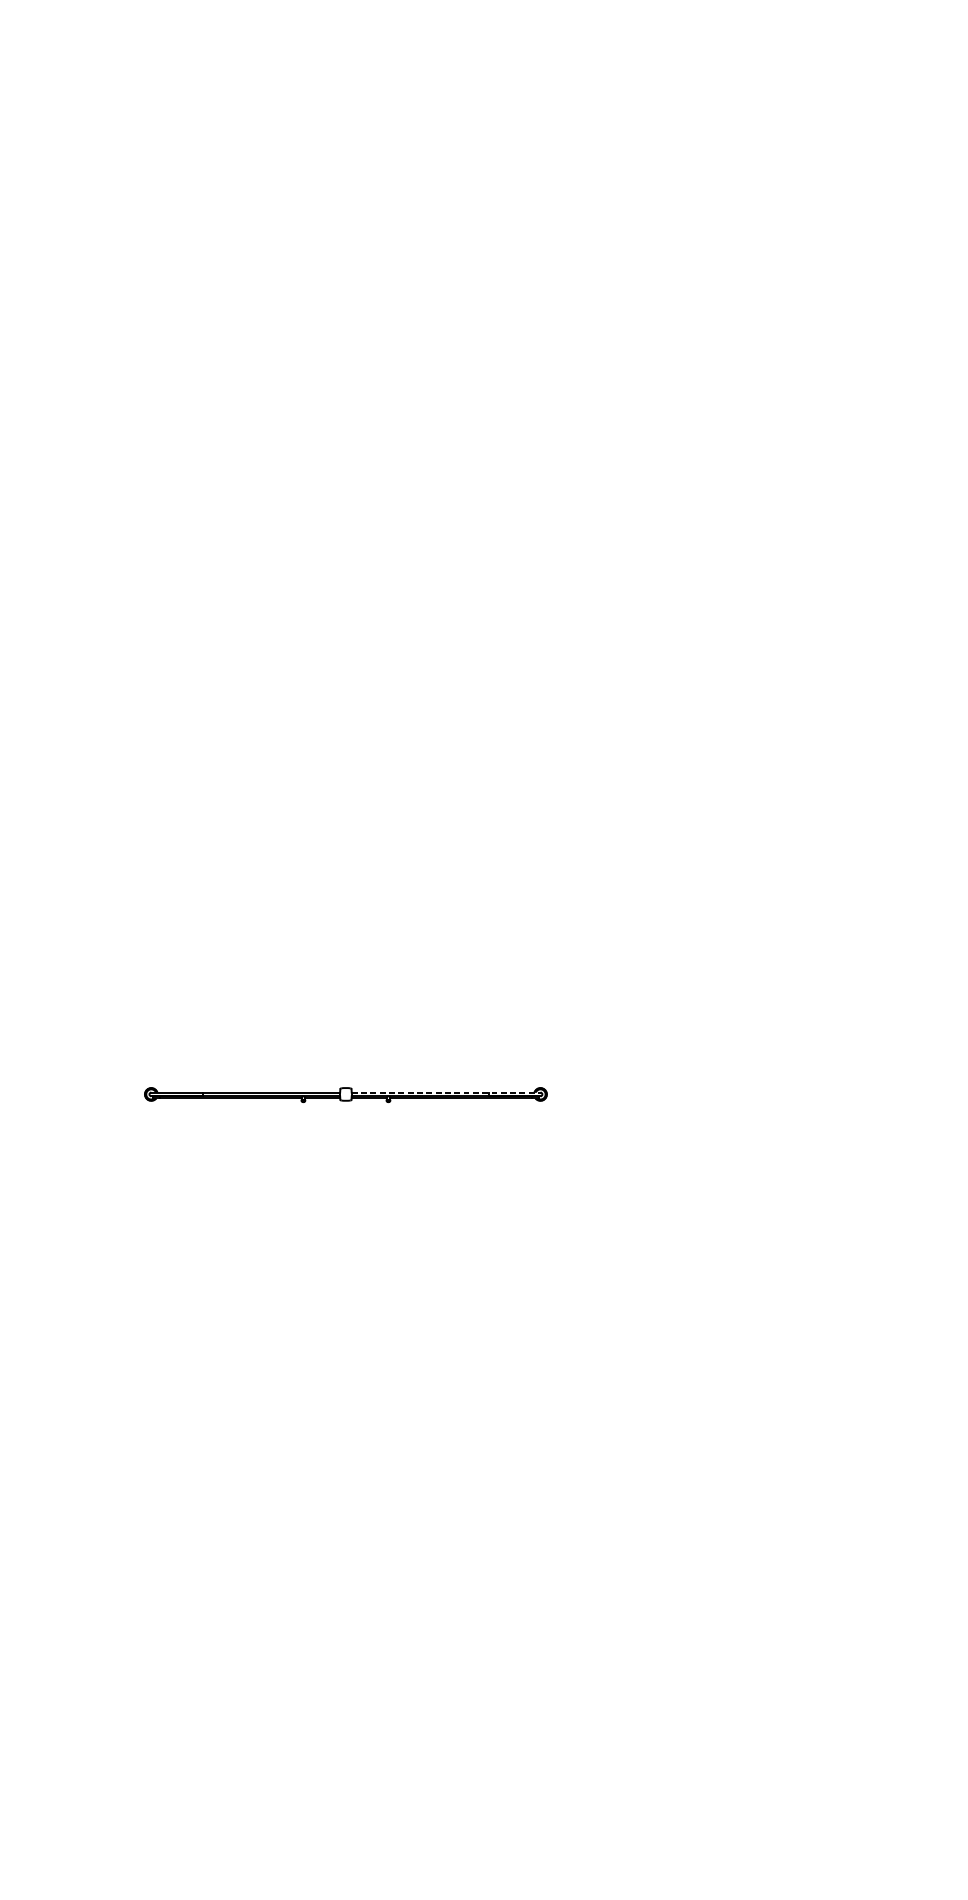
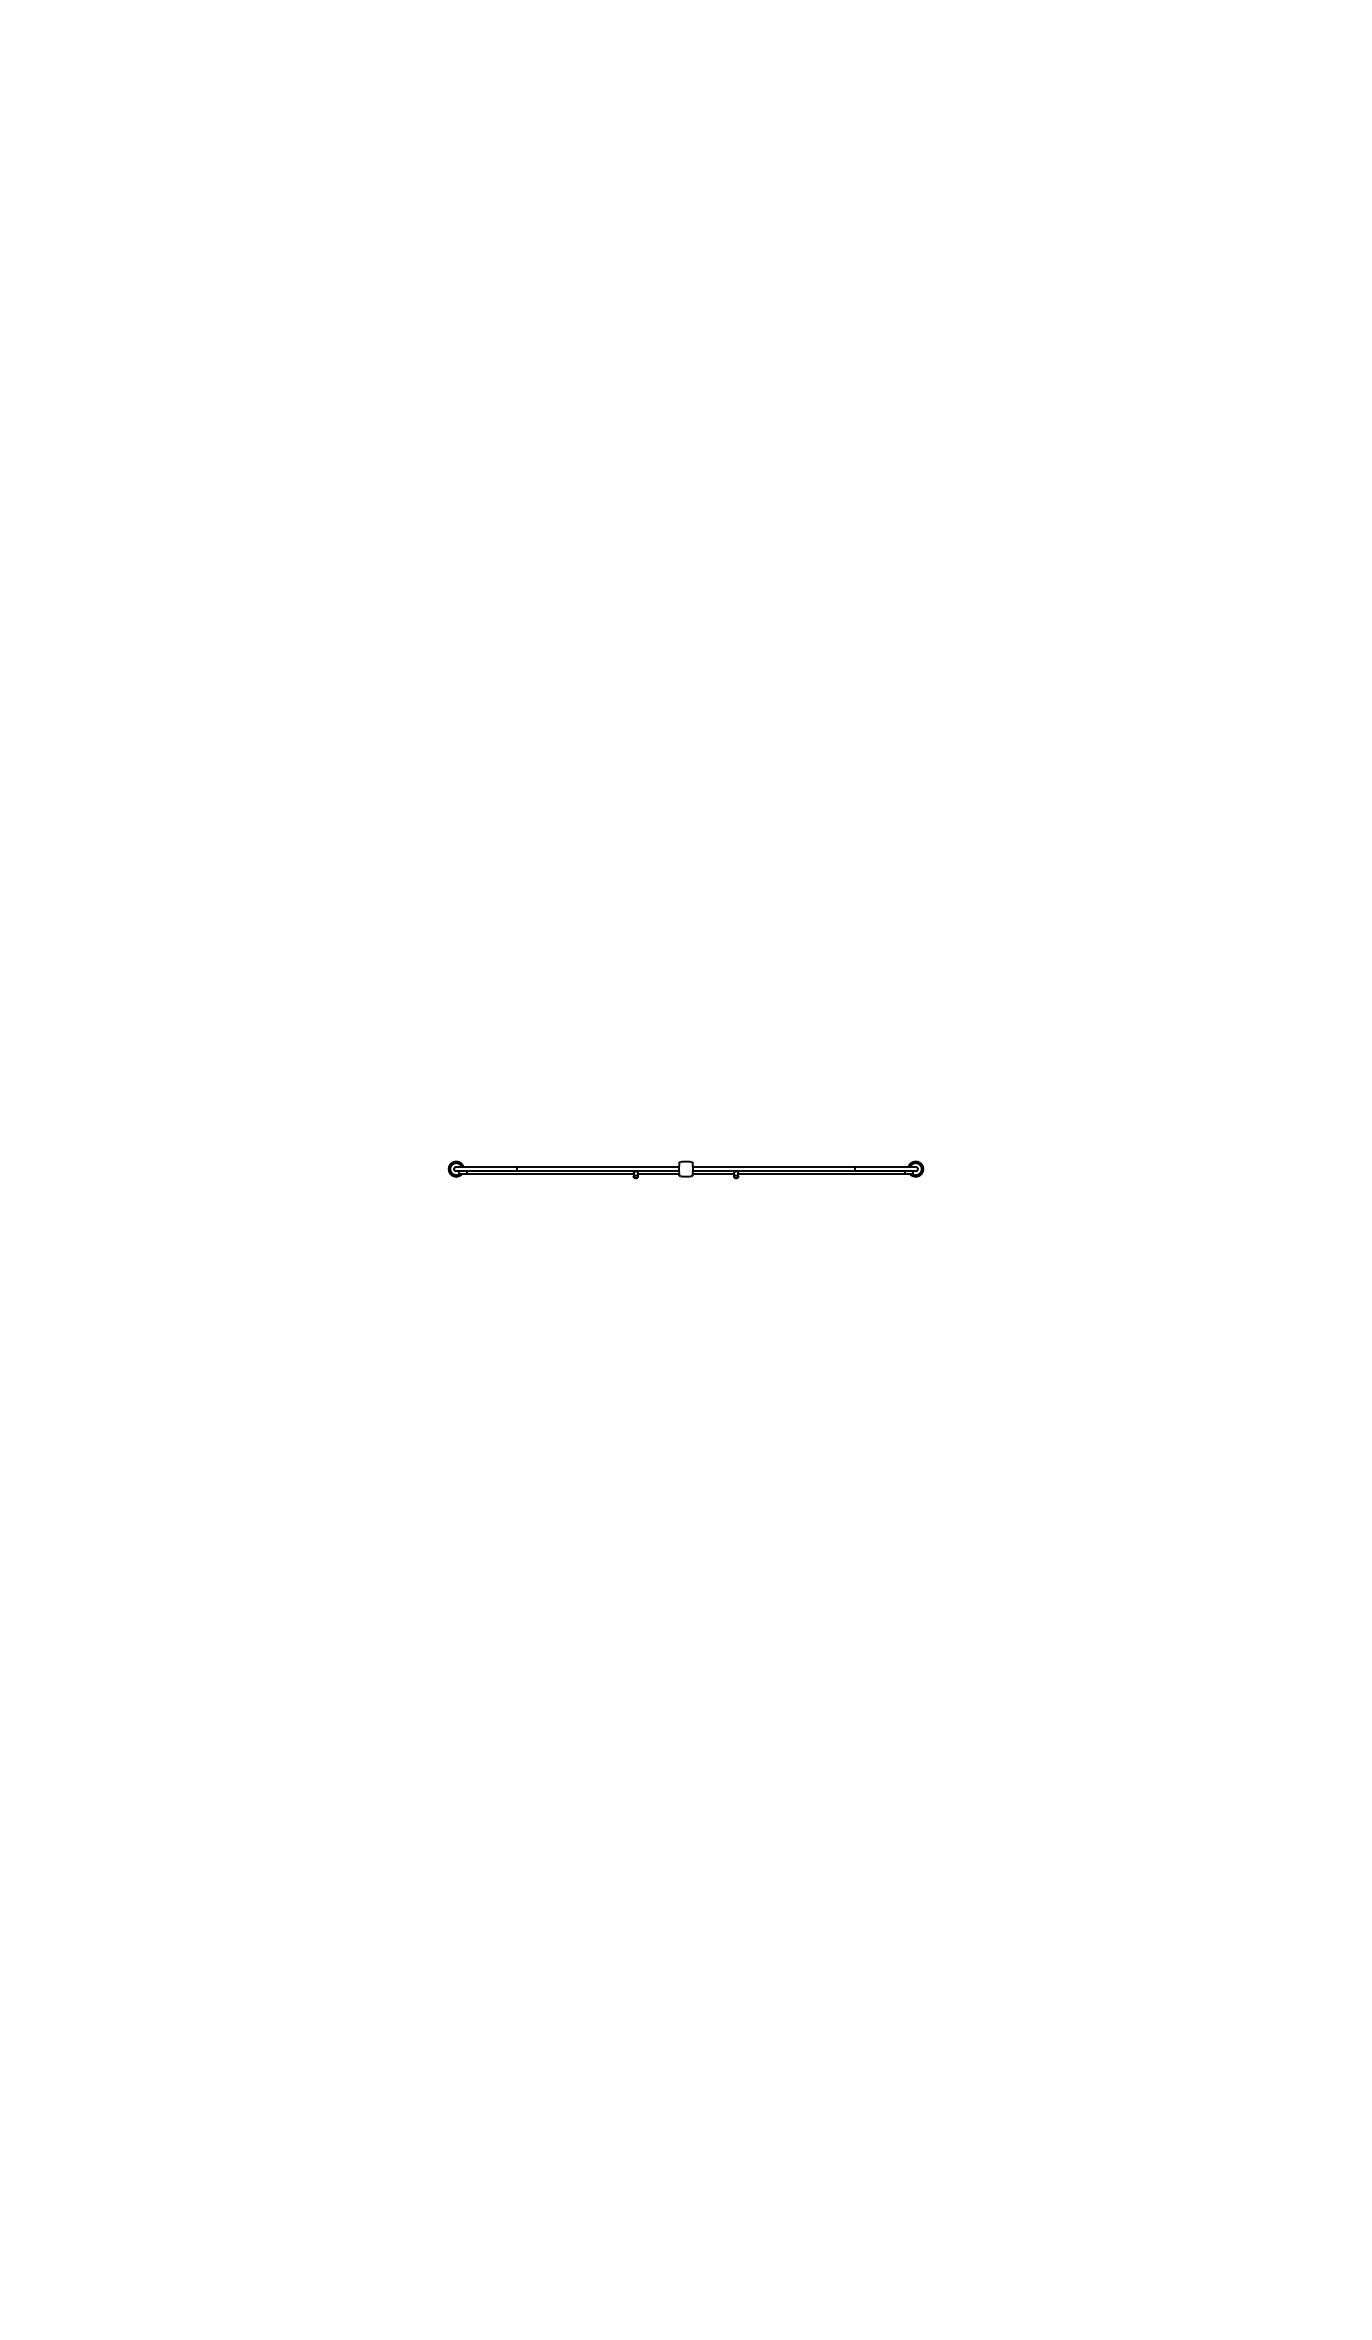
line: (446, 1092) -> (804, 1166), dashed -> solid

